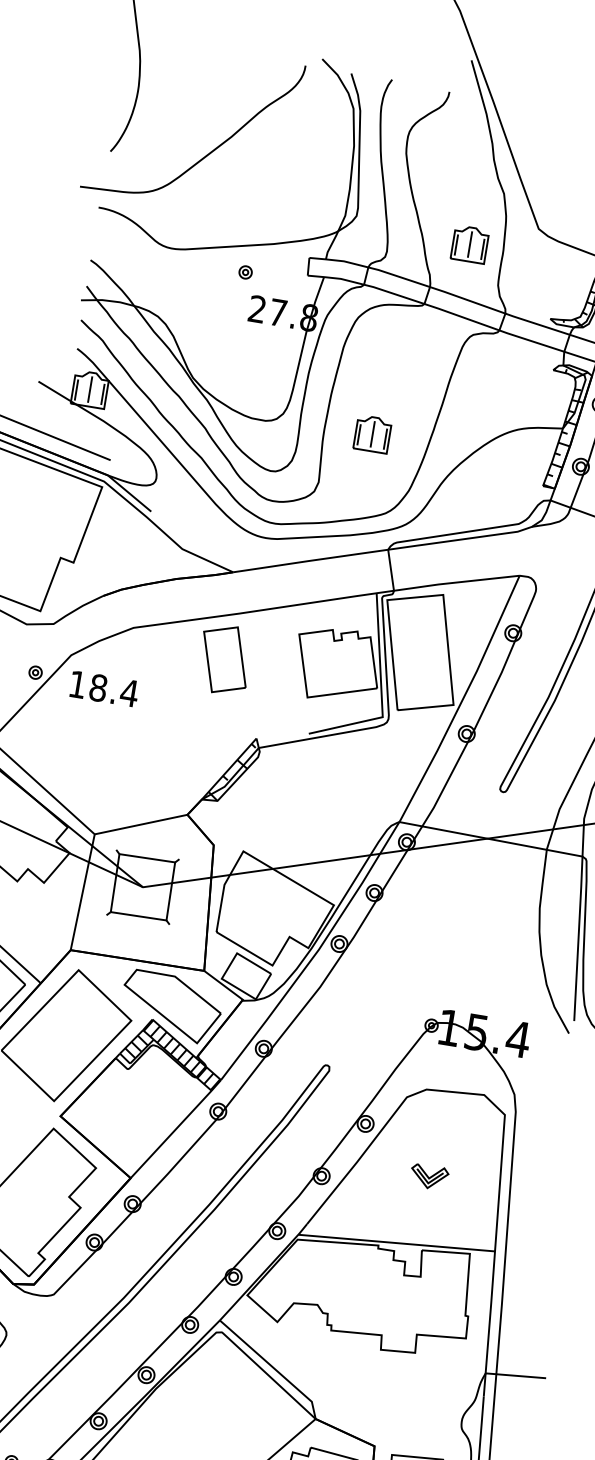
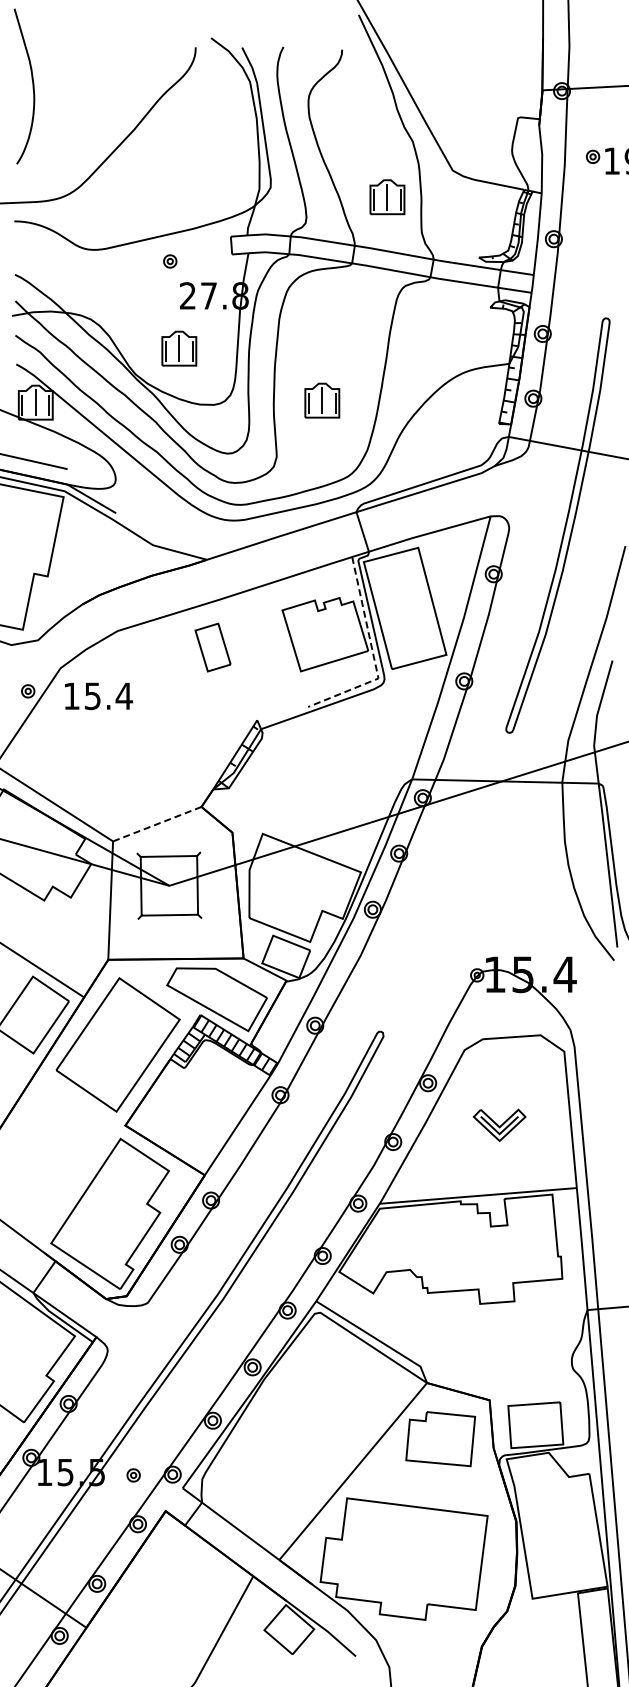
part: (240, 359) -> (179, 348), added
part: (224, 659) -> (212, 647), size x0.7
text: (98, 688) -> (92, 696), 18.4 -> 15.4
line: (381, 693) -> (373, 655), solid -> dashed
line: (141, 824) -> (157, 824), solid -> dashed
part: (429, 1177) -> (499, 1125), size x1.4

